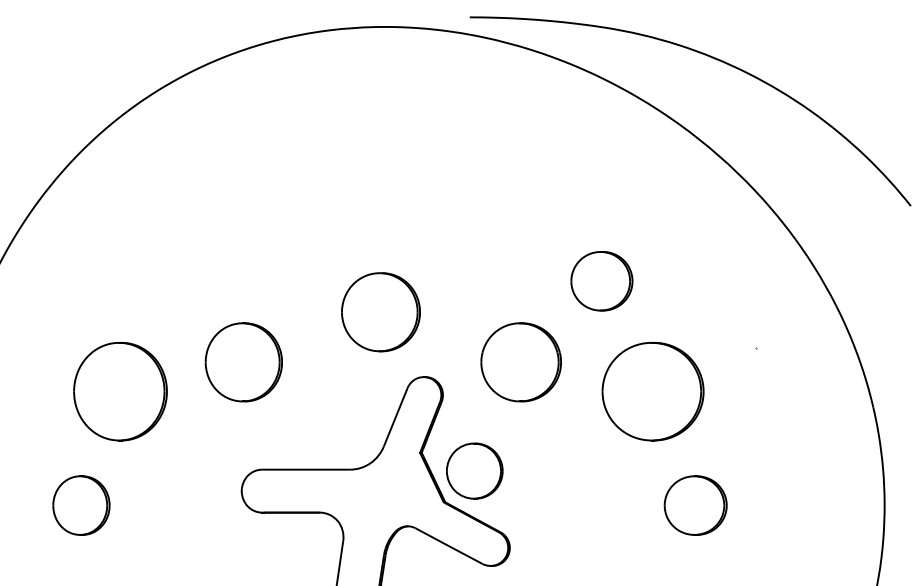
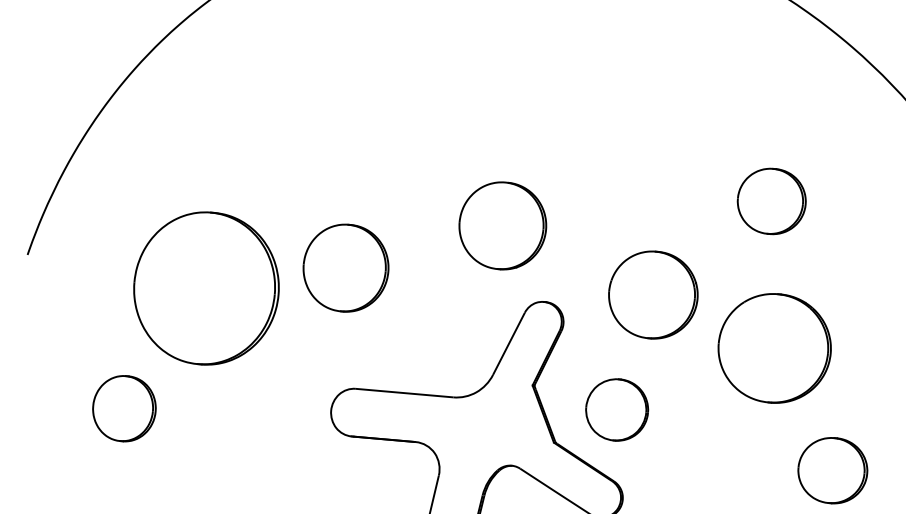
part: (601, 281) -> (771, 201), moved
part: (120, 391) -> (206, 288), size x1.4
part: (652, 391) -> (774, 348), moved
part: (474, 470) -> (616, 409), moved
part: (81, 505) -> (124, 408), moved

